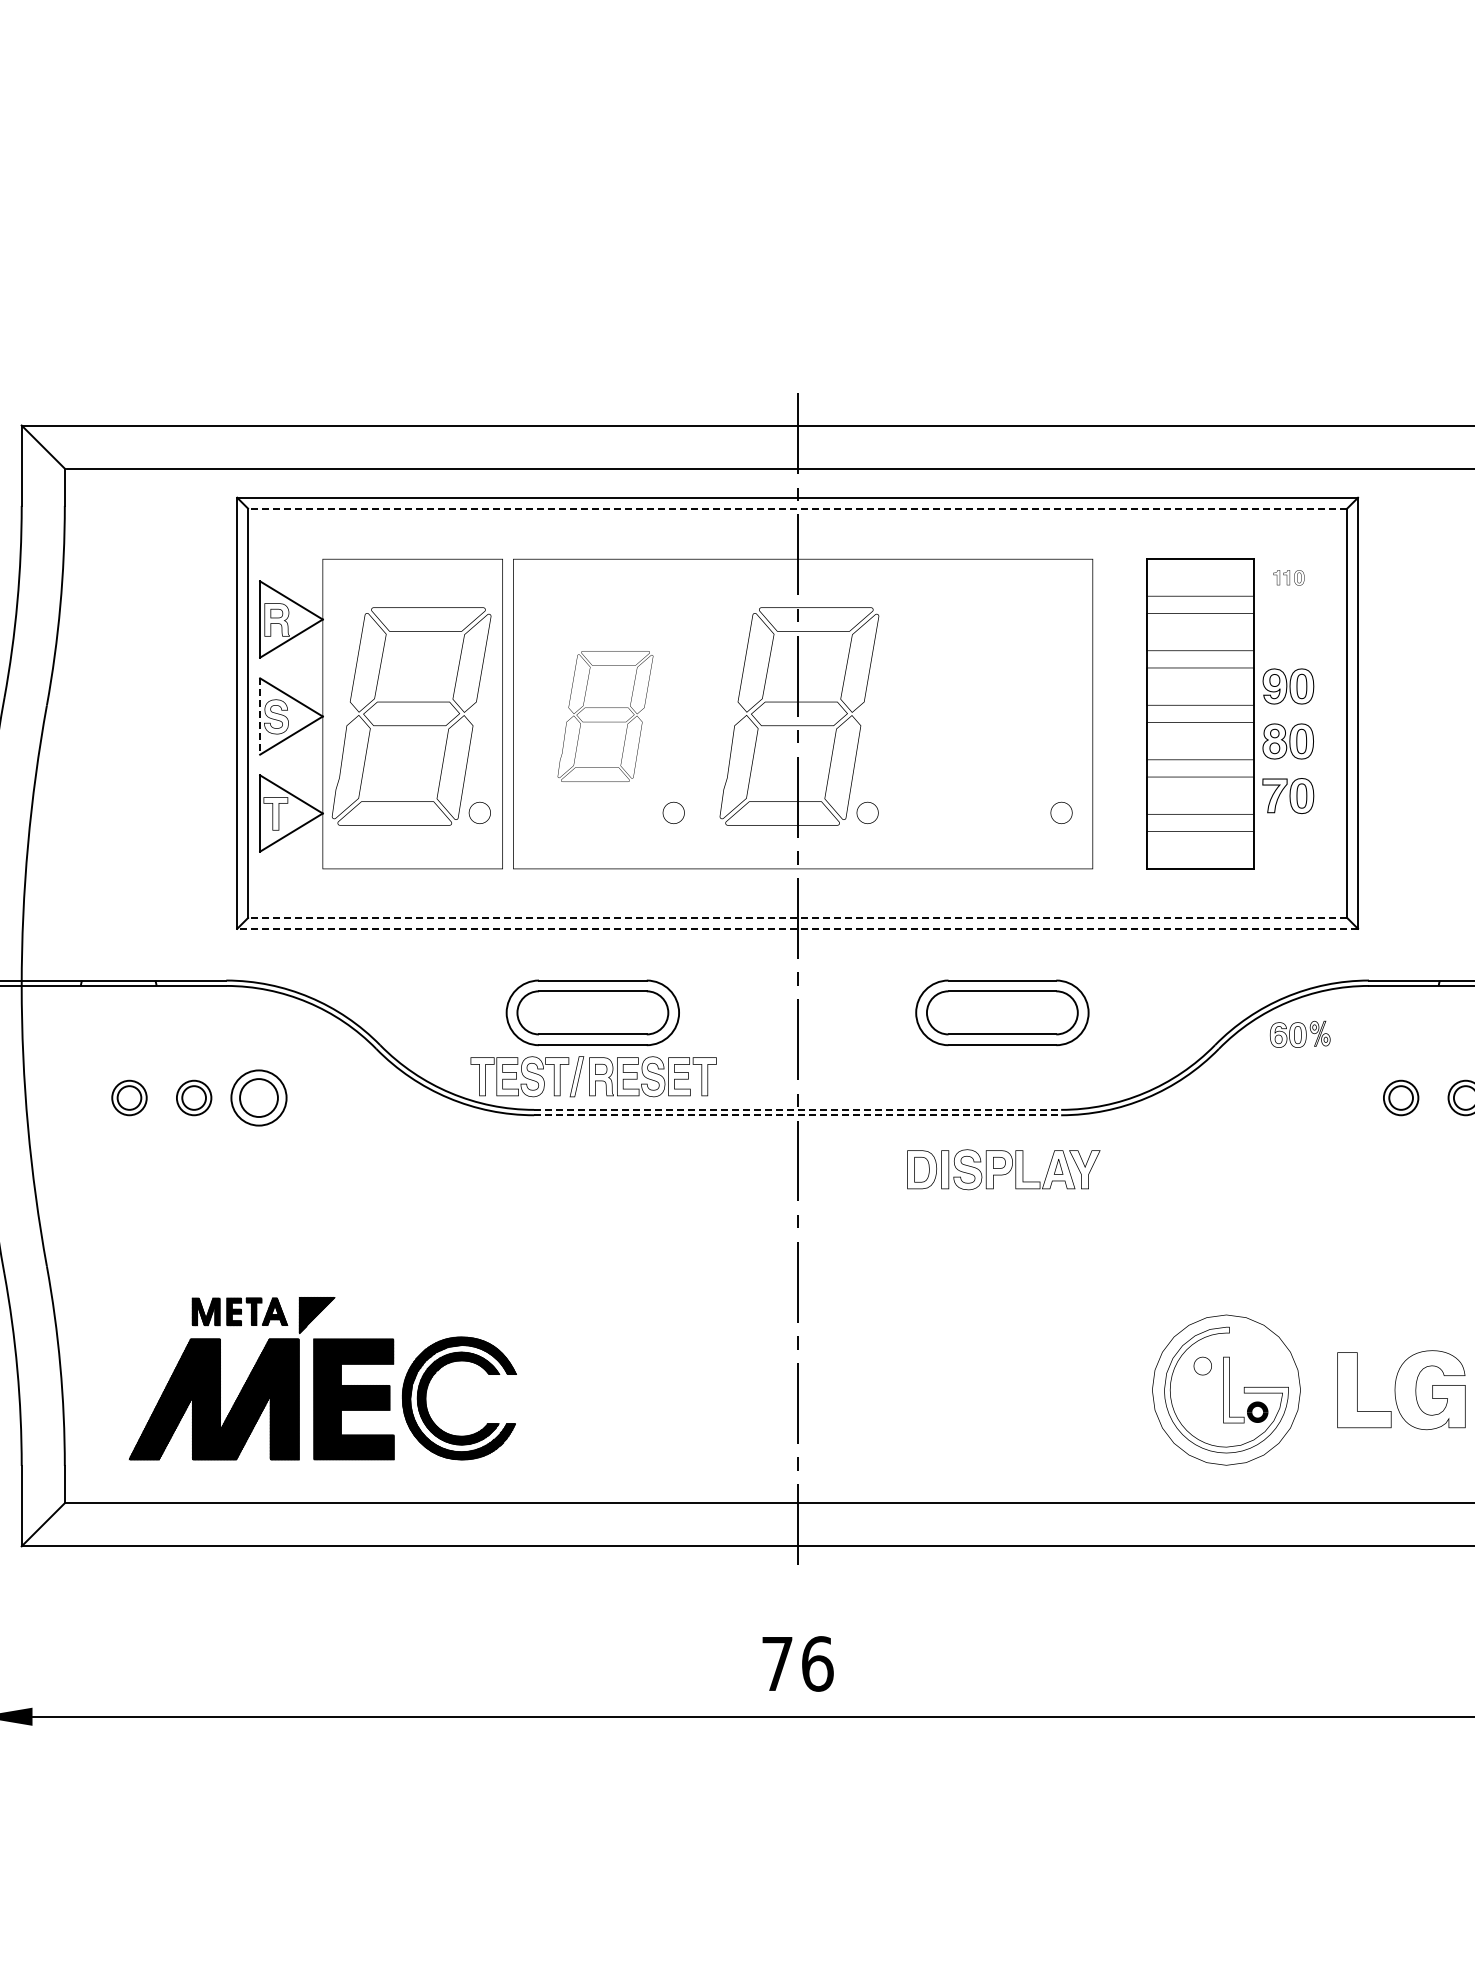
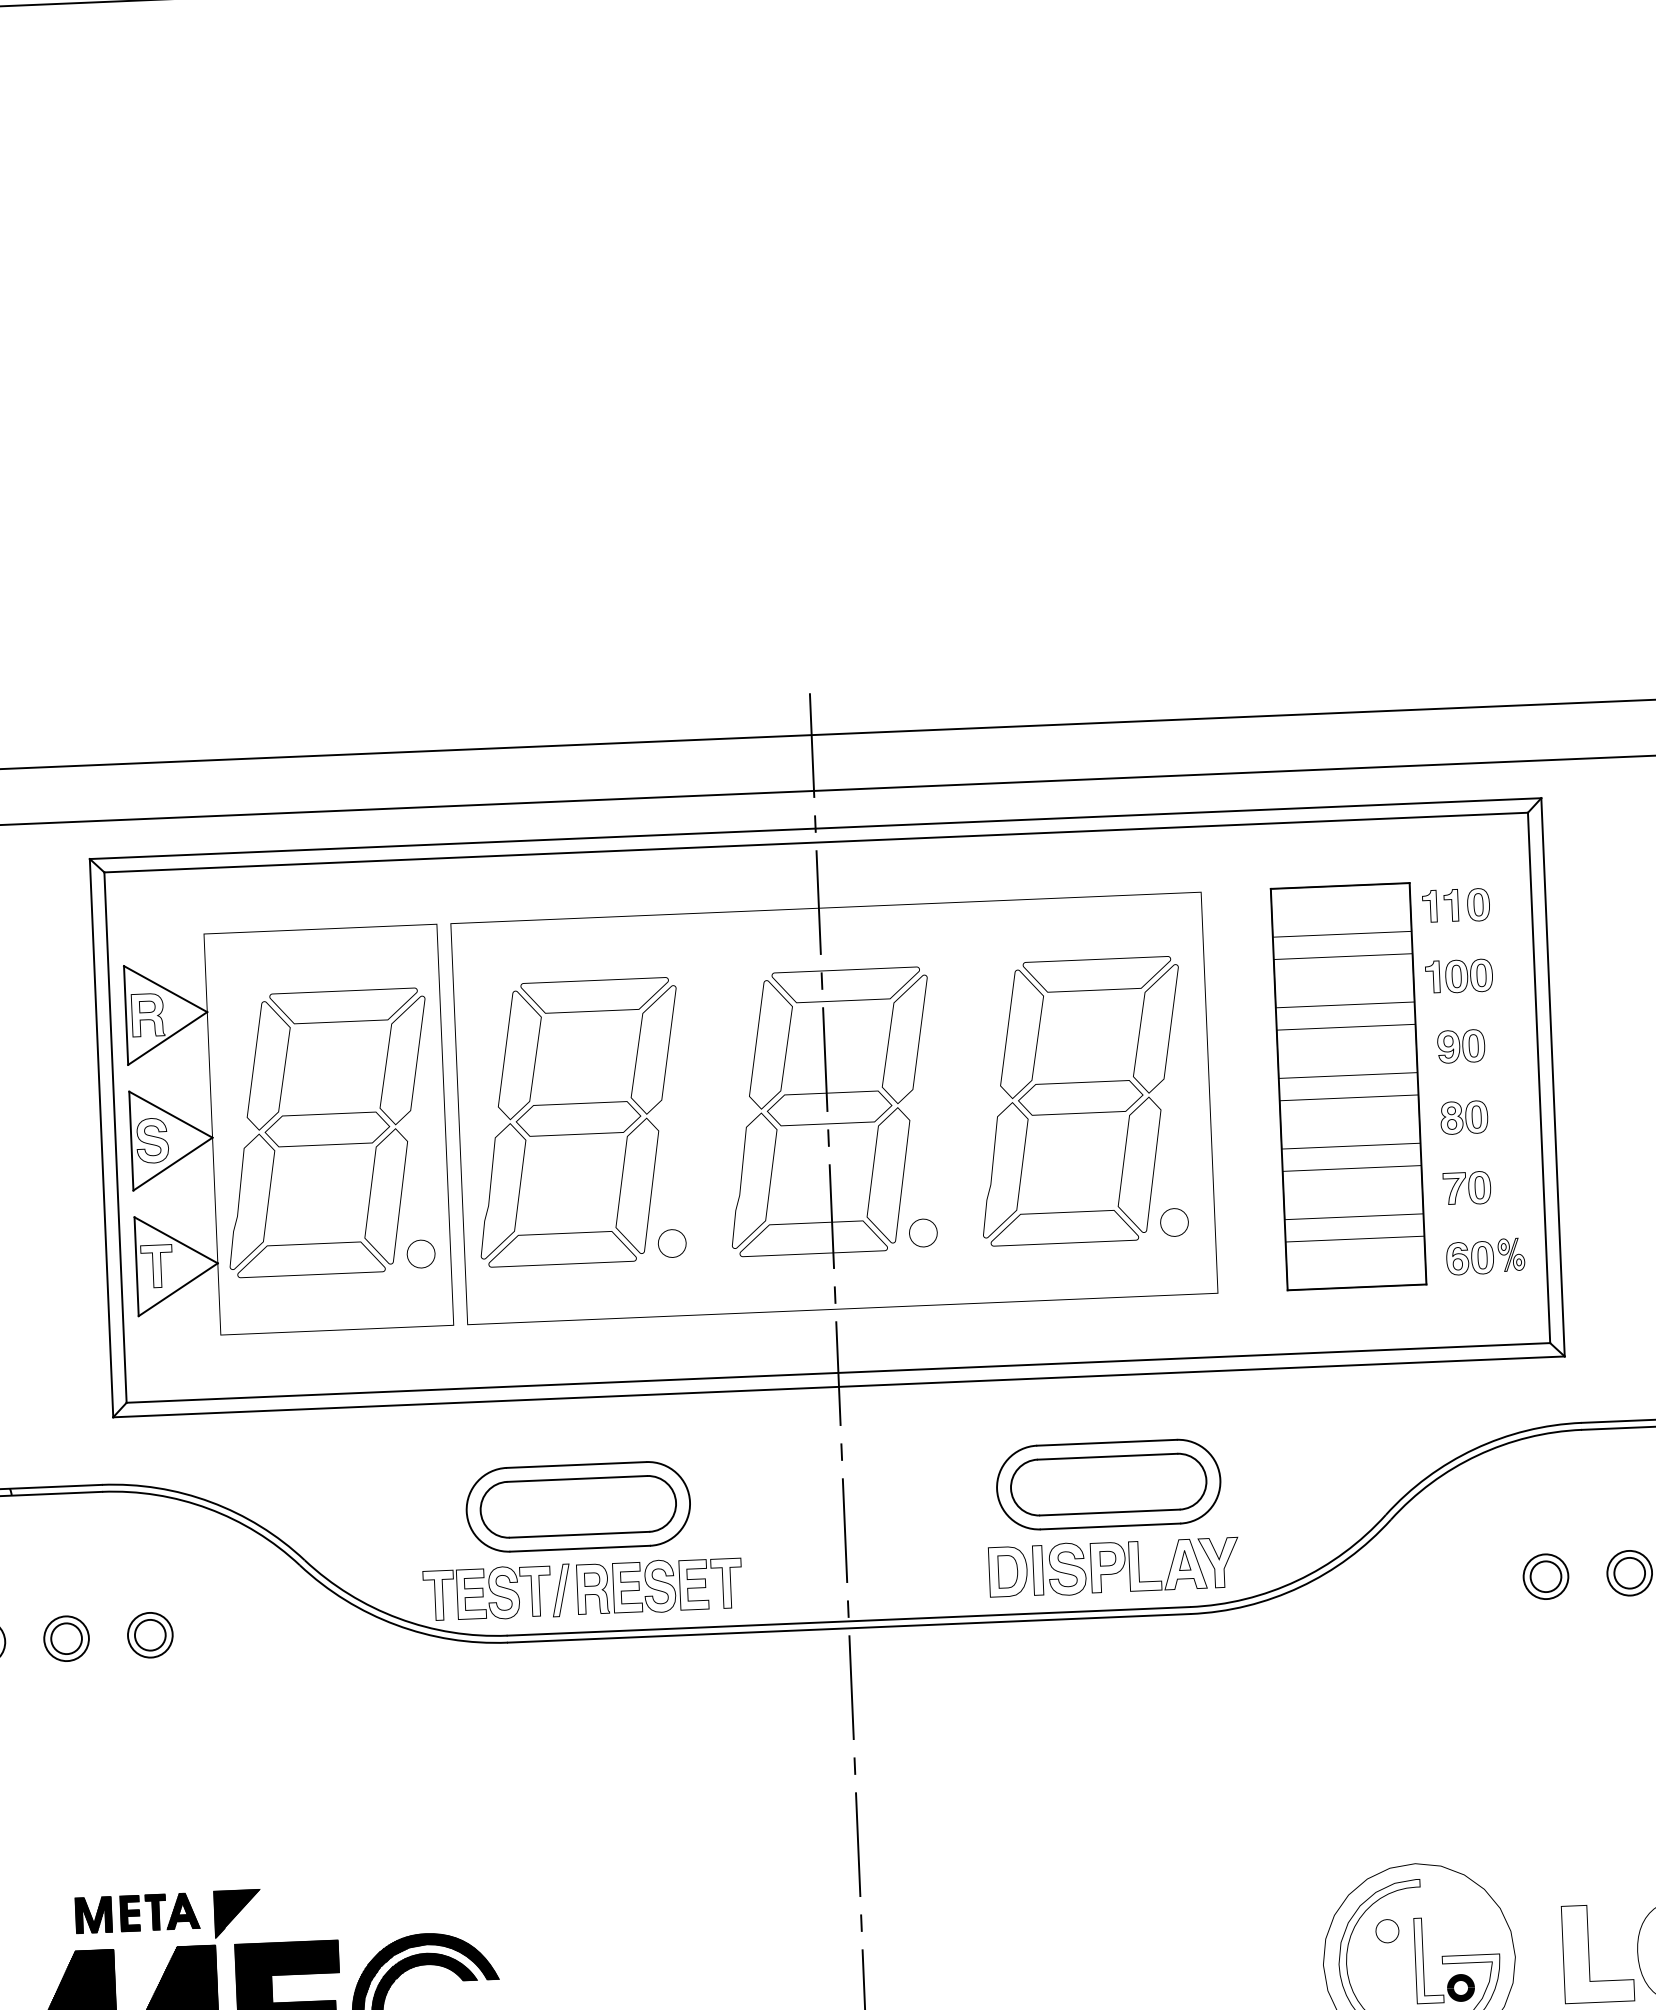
line: (797, 508) -> (815, 842), dashed -> solid
part: (1288, 577) -> (1455, 905), size x1.67
part: (1288, 632) -> (1458, 976), added
part: (1287, 686) -> (1460, 1046), size x0.71
part: (605, 716) -> (578, 1122), size x1.67
part: (993, 716) -> (1081, 1101), added
line: (260, 717) -> (131, 1142), dashed -> solid
part: (1288, 741) -> (1464, 1117), size x0.71
part: (1287, 795) -> (1466, 1187), size x0.71
line: (797, 918) -> (838, 1373), dashed -> solid
line: (797, 928) -> (838, 1386), dashed -> solid
part: (1299, 1033) -> (1484, 1255), moved
part: (258, 1097) -> (149, 1634), size x0.62
part: (1336, 1097) -> (1545, 1576), added
line: (798, 1109) -> (849, 1620), dashed -> solid
line: (798, 1115) -> (850, 1628), dashed -> solid
part: (1003, 1169) -> (1113, 1566), moved

